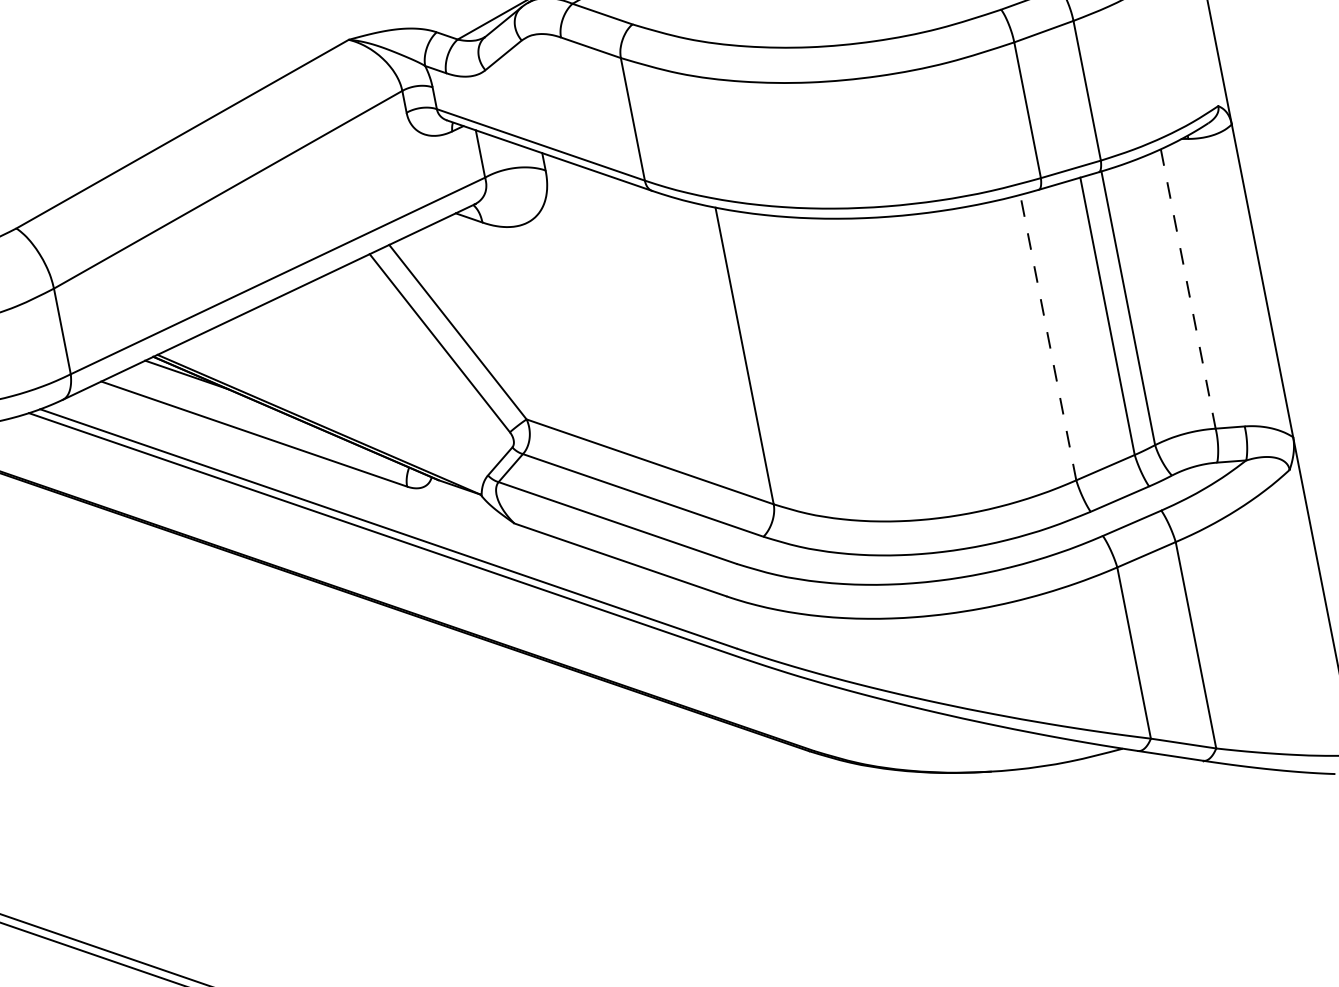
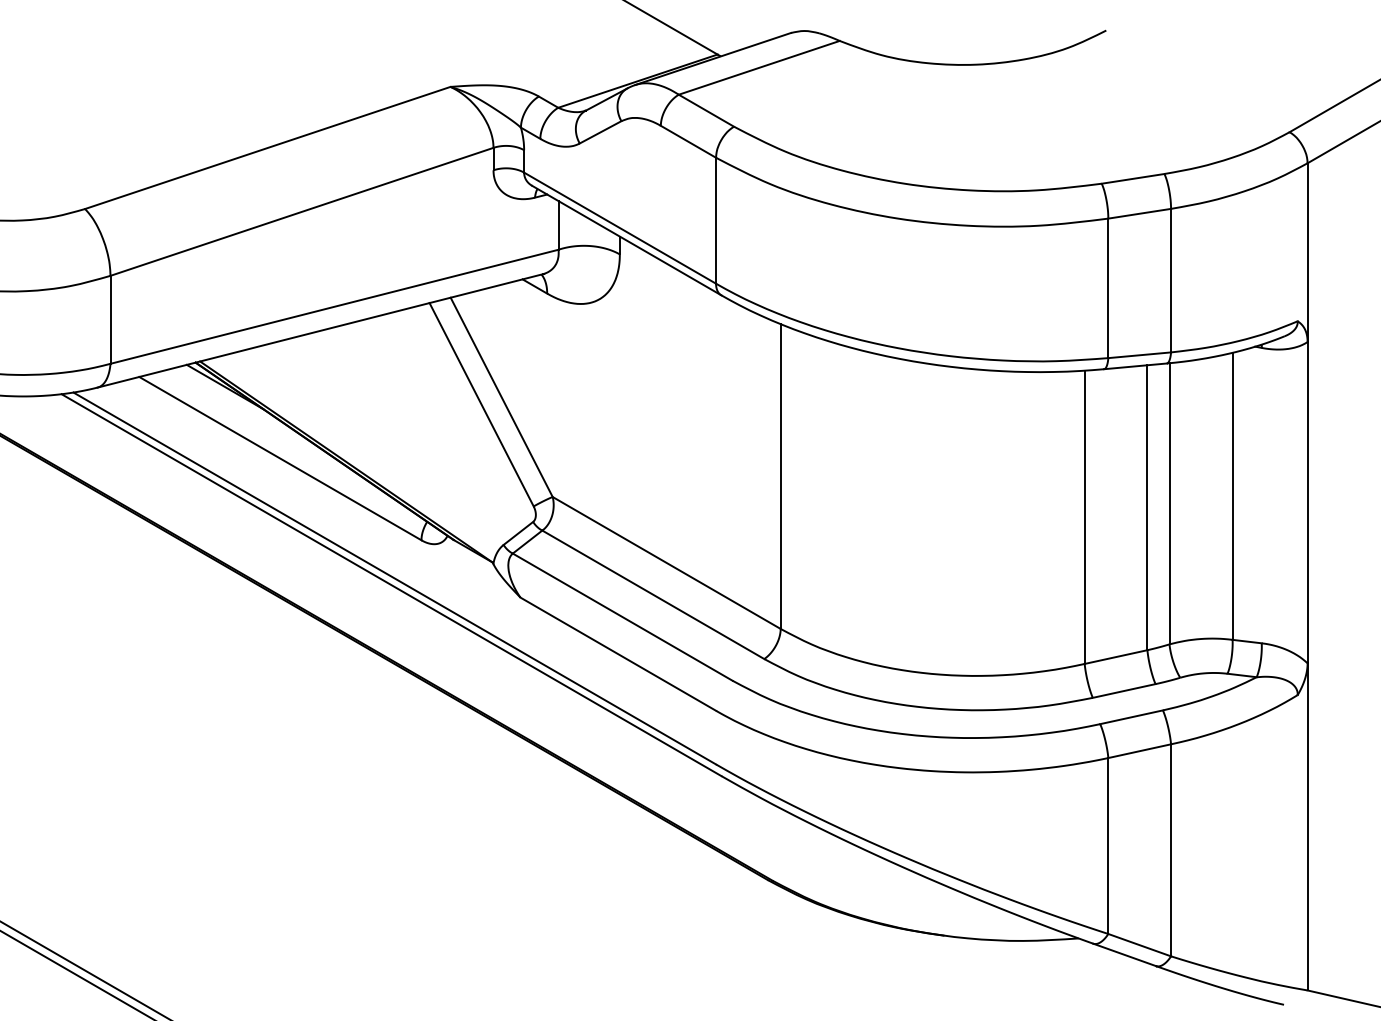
line: (1188, 289) -> (1232, 496), dashed -> solid
line: (1048, 337) -> (1084, 517), dashed -> solid

